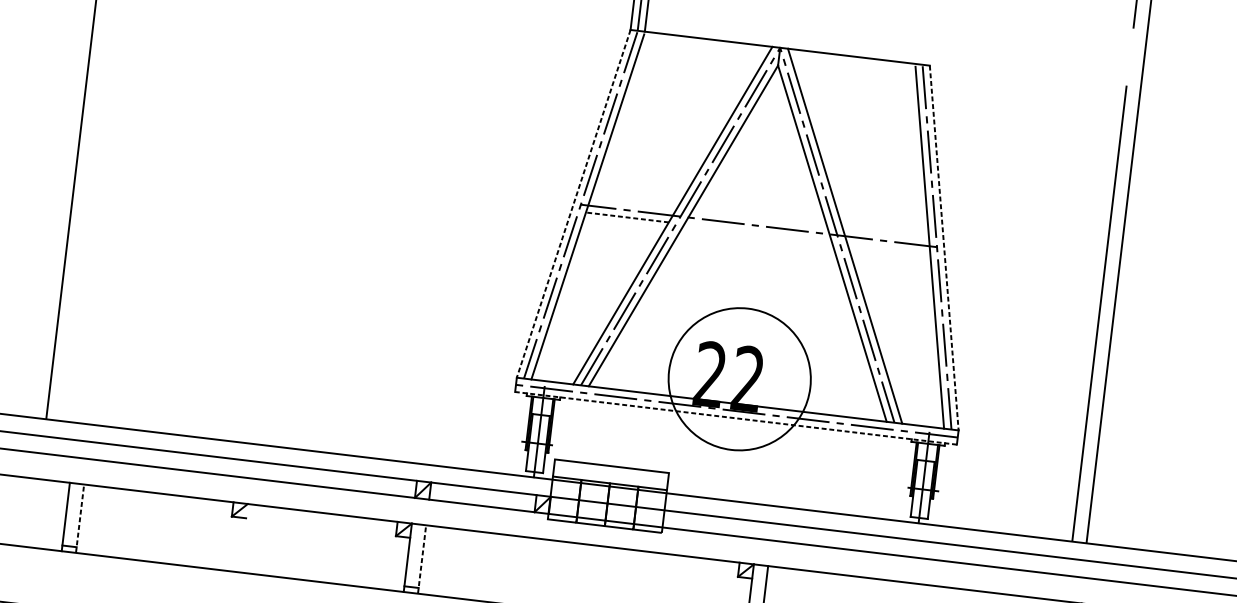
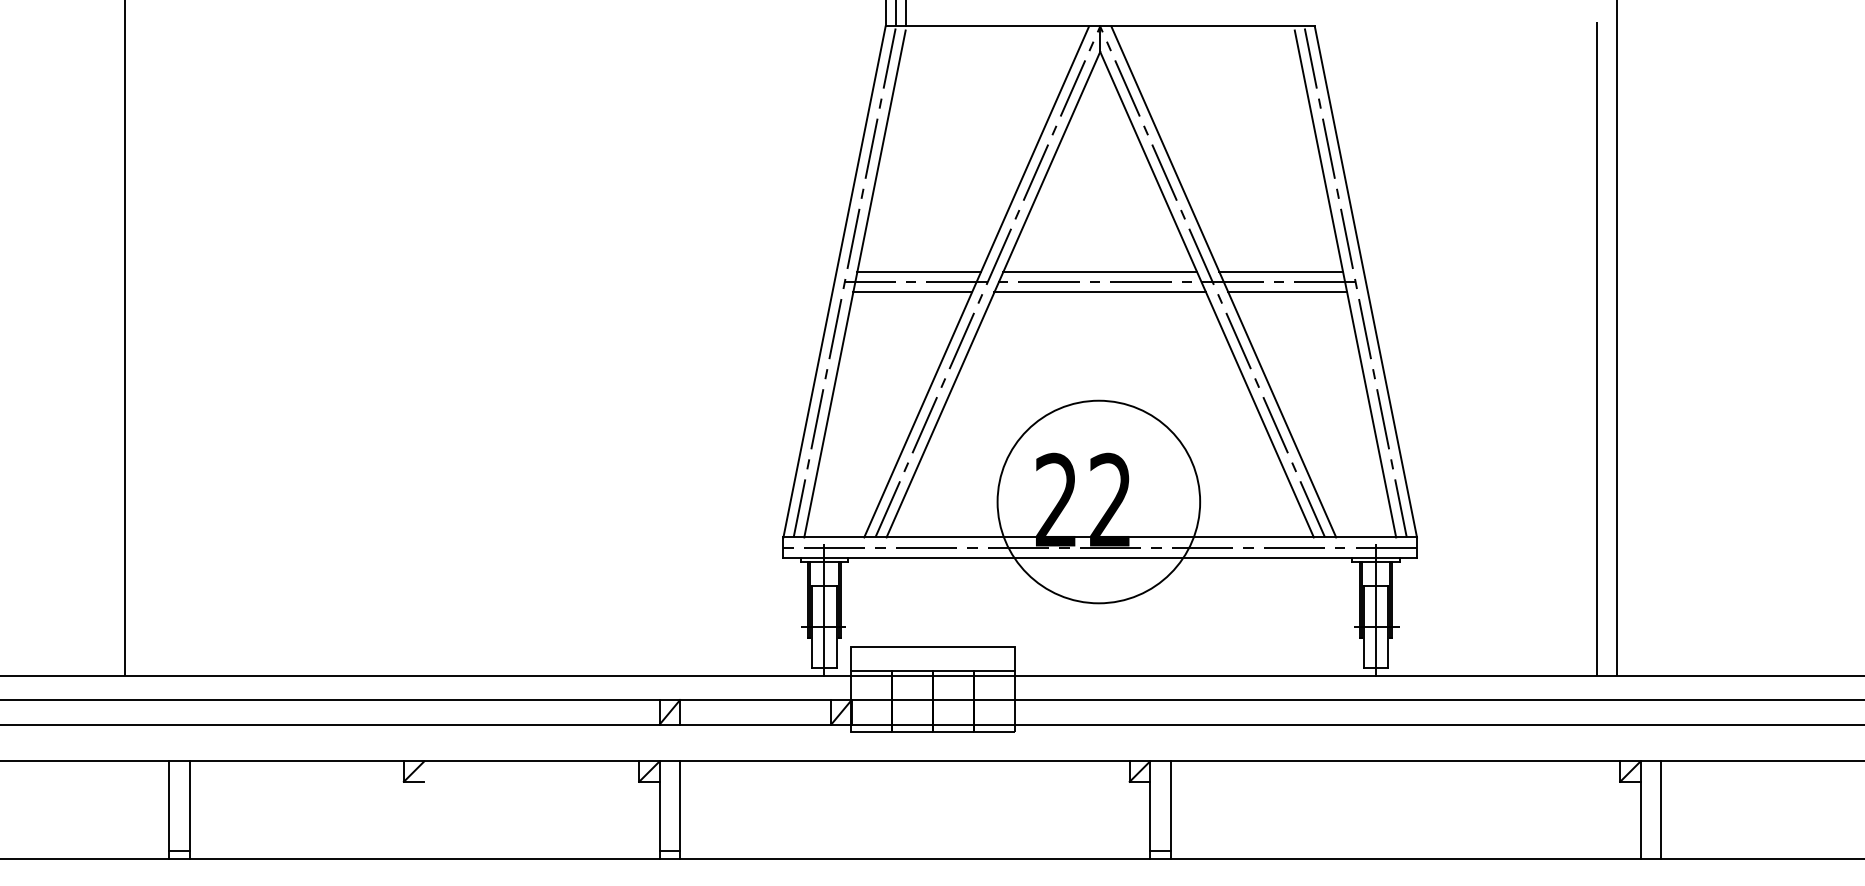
line: (573, 203) -> (834, 281), dashed -> solid
line: (633, 203) -> (919, 271), added
line: (627, 217) -> (912, 292), dashed -> solid
line: (759, 218) -> (1099, 271), added
line: (757, 233) -> (1099, 292), added
line: (886, 233) -> (1281, 271), added
line: (943, 247) -> (1365, 281), dashed -> solid
line: (888, 248) -> (1287, 292), added
line: (736, 418) -> (1100, 557), dashed -> solid
line: (80, 518) -> (189, 809), dashed -> solid
line: (422, 558) -> (680, 809), dashed -> solid

